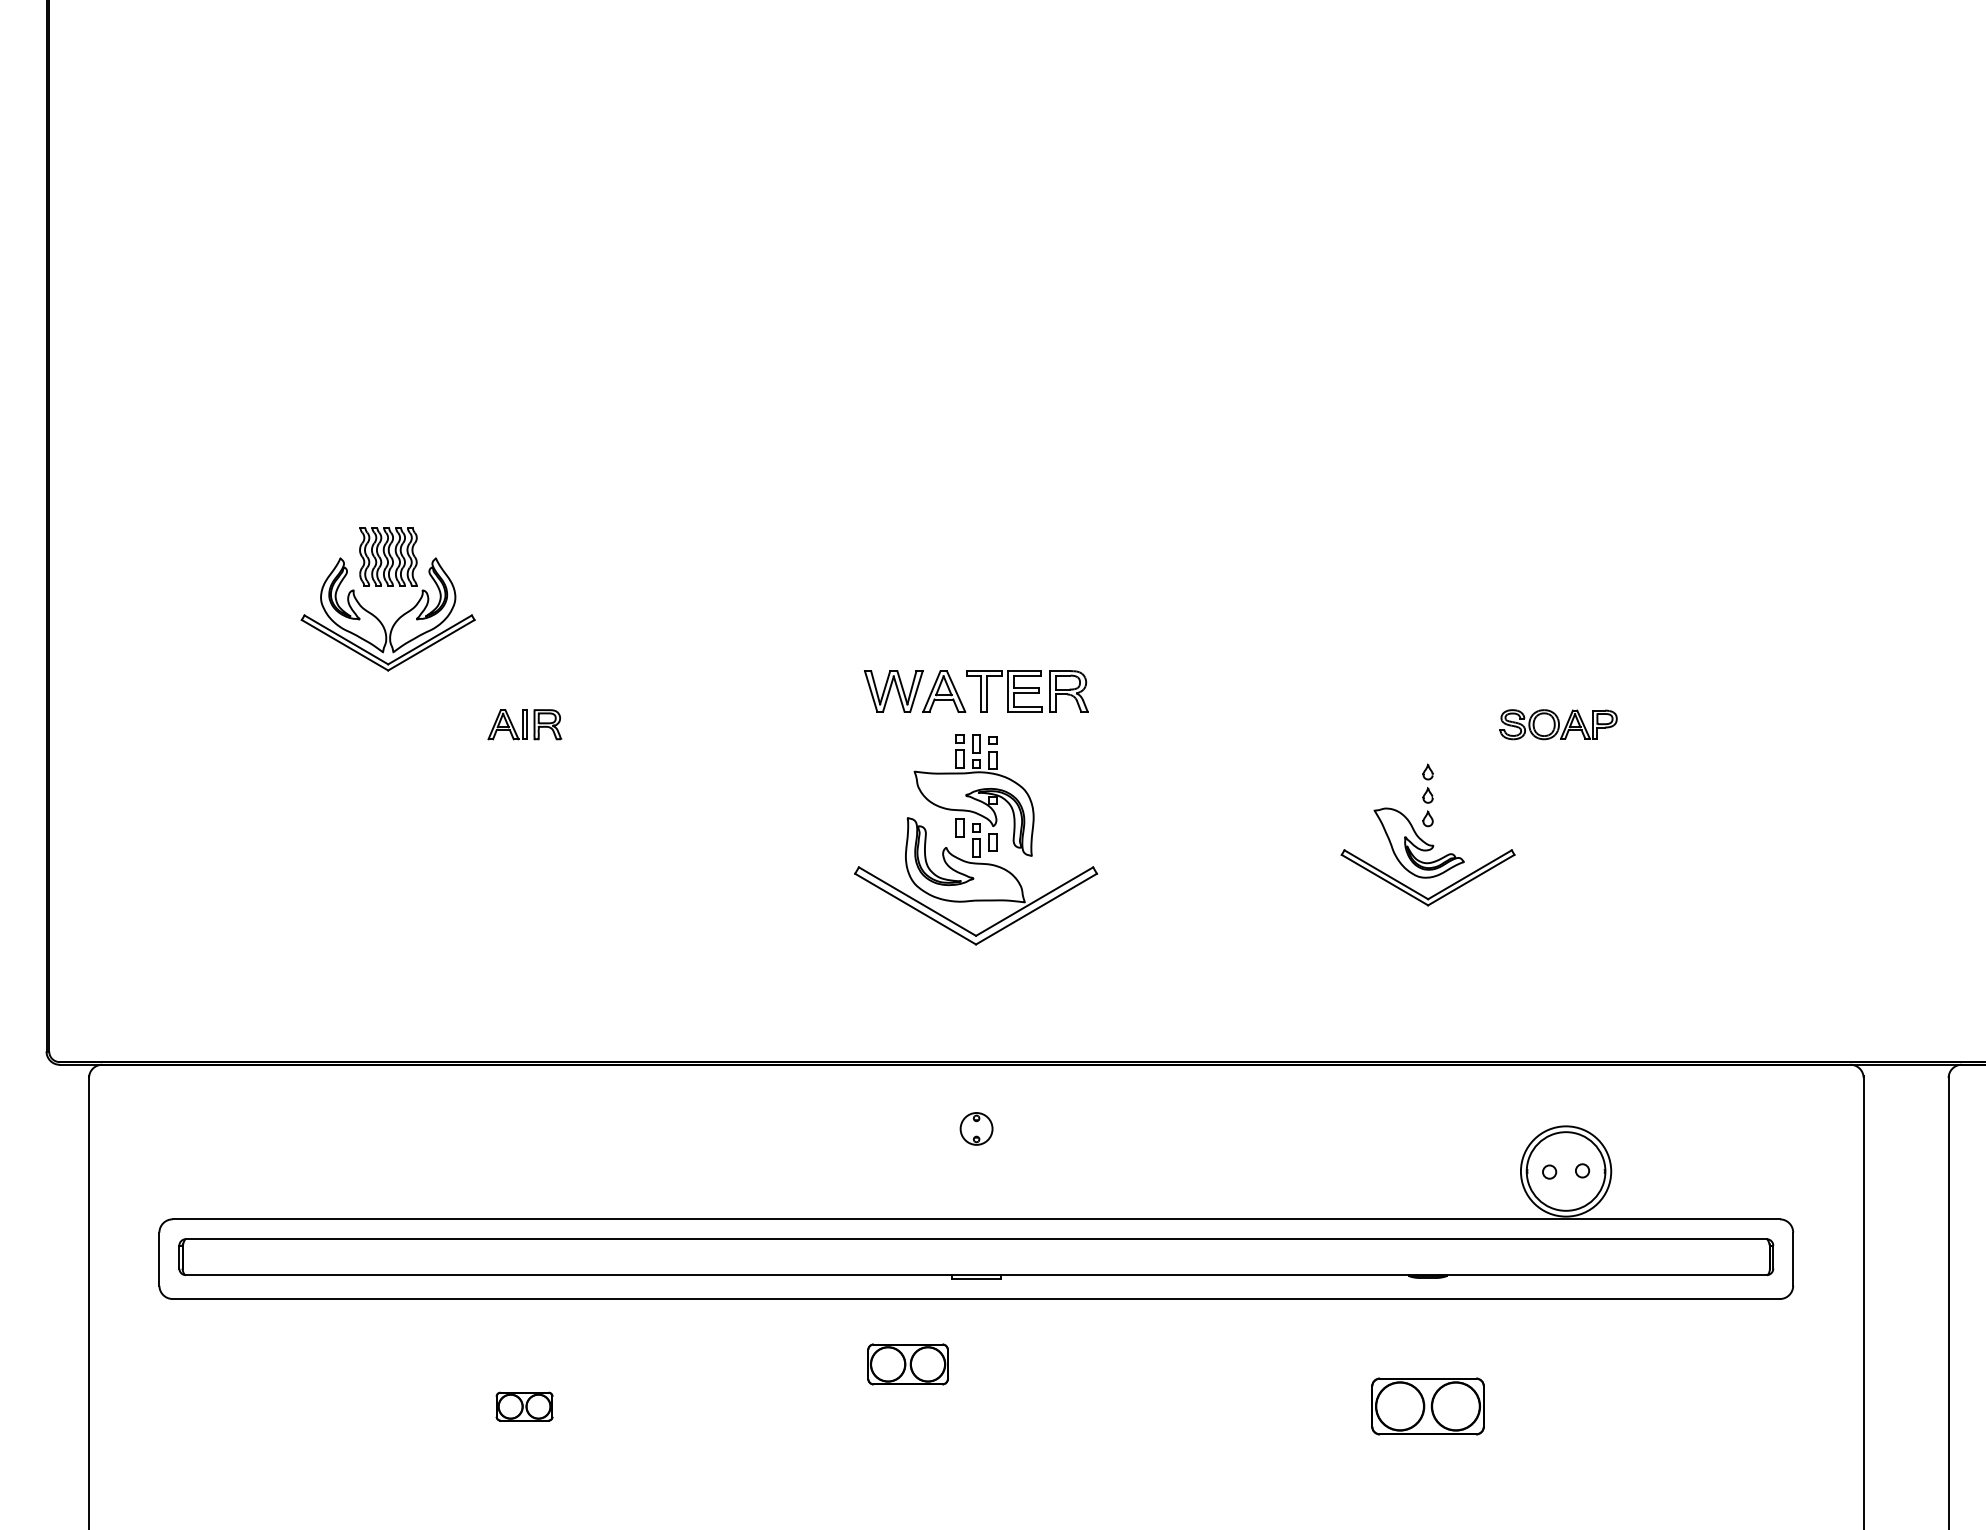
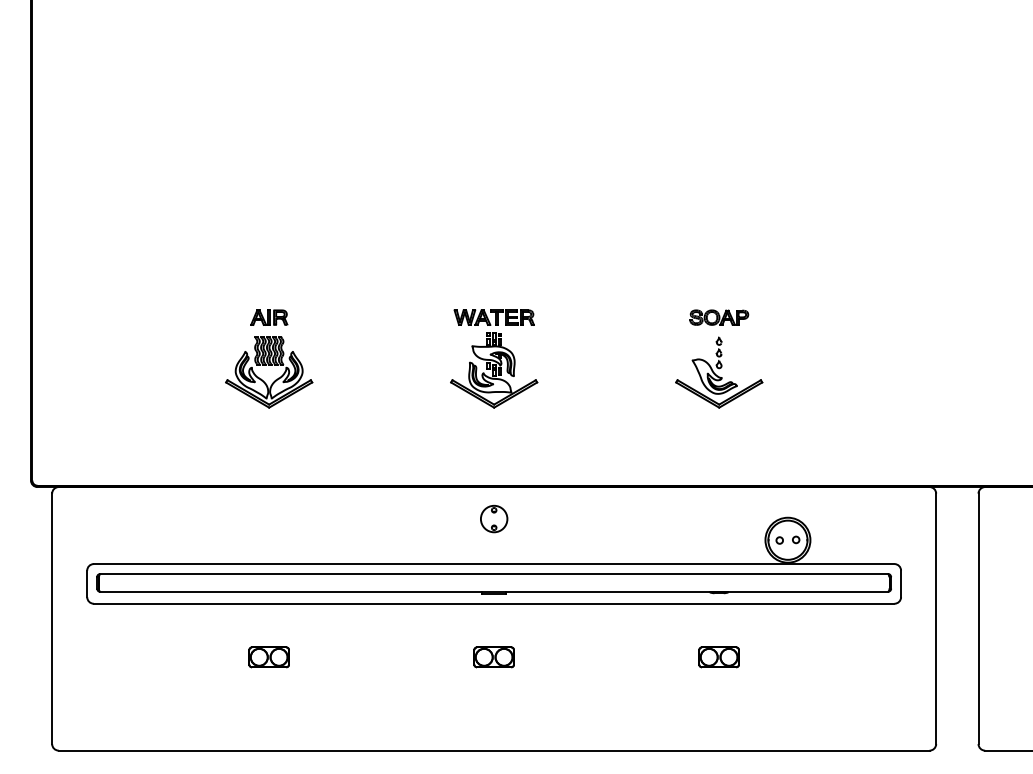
part: (388, 585) -> (269, 365), moved
part: (1559, 724) -> (719, 317), moved
part: (977, 806) -> (494, 358), size x0.71
part: (977, 1127) -> (494, 518), size x1.67
part: (906, 1364) -> (493, 657), moved
part: (523, 1406) -> (268, 657), size x1.43
part: (1426, 1406) -> (718, 657), size x0.71

